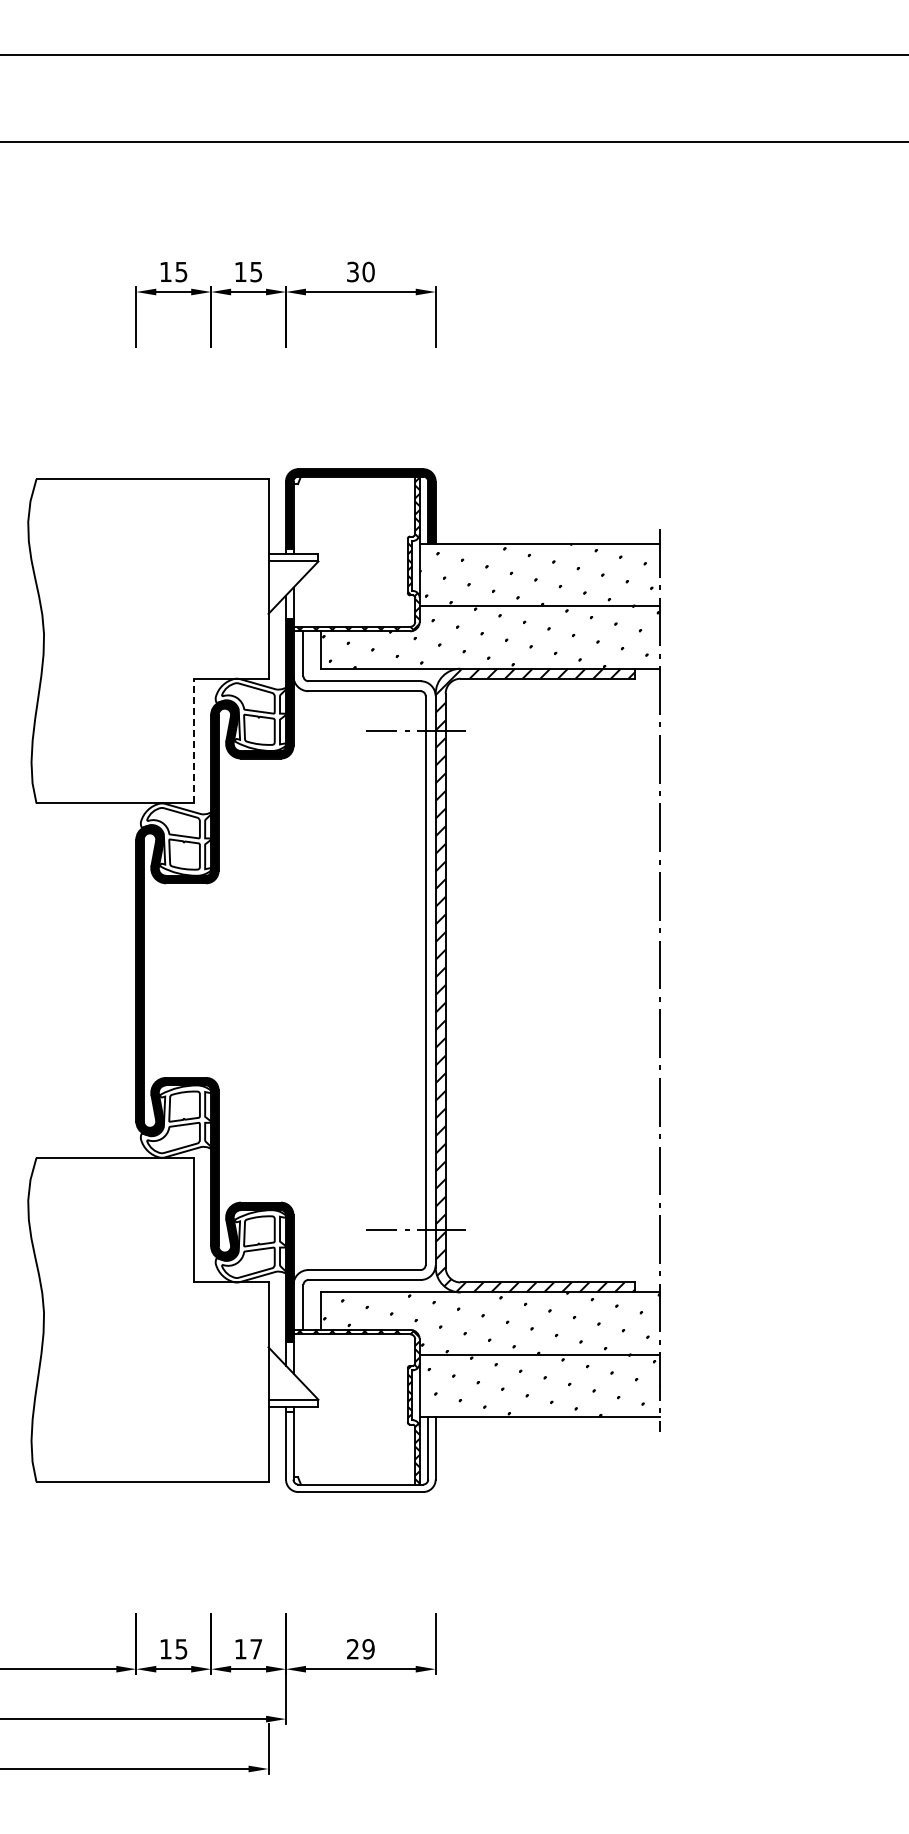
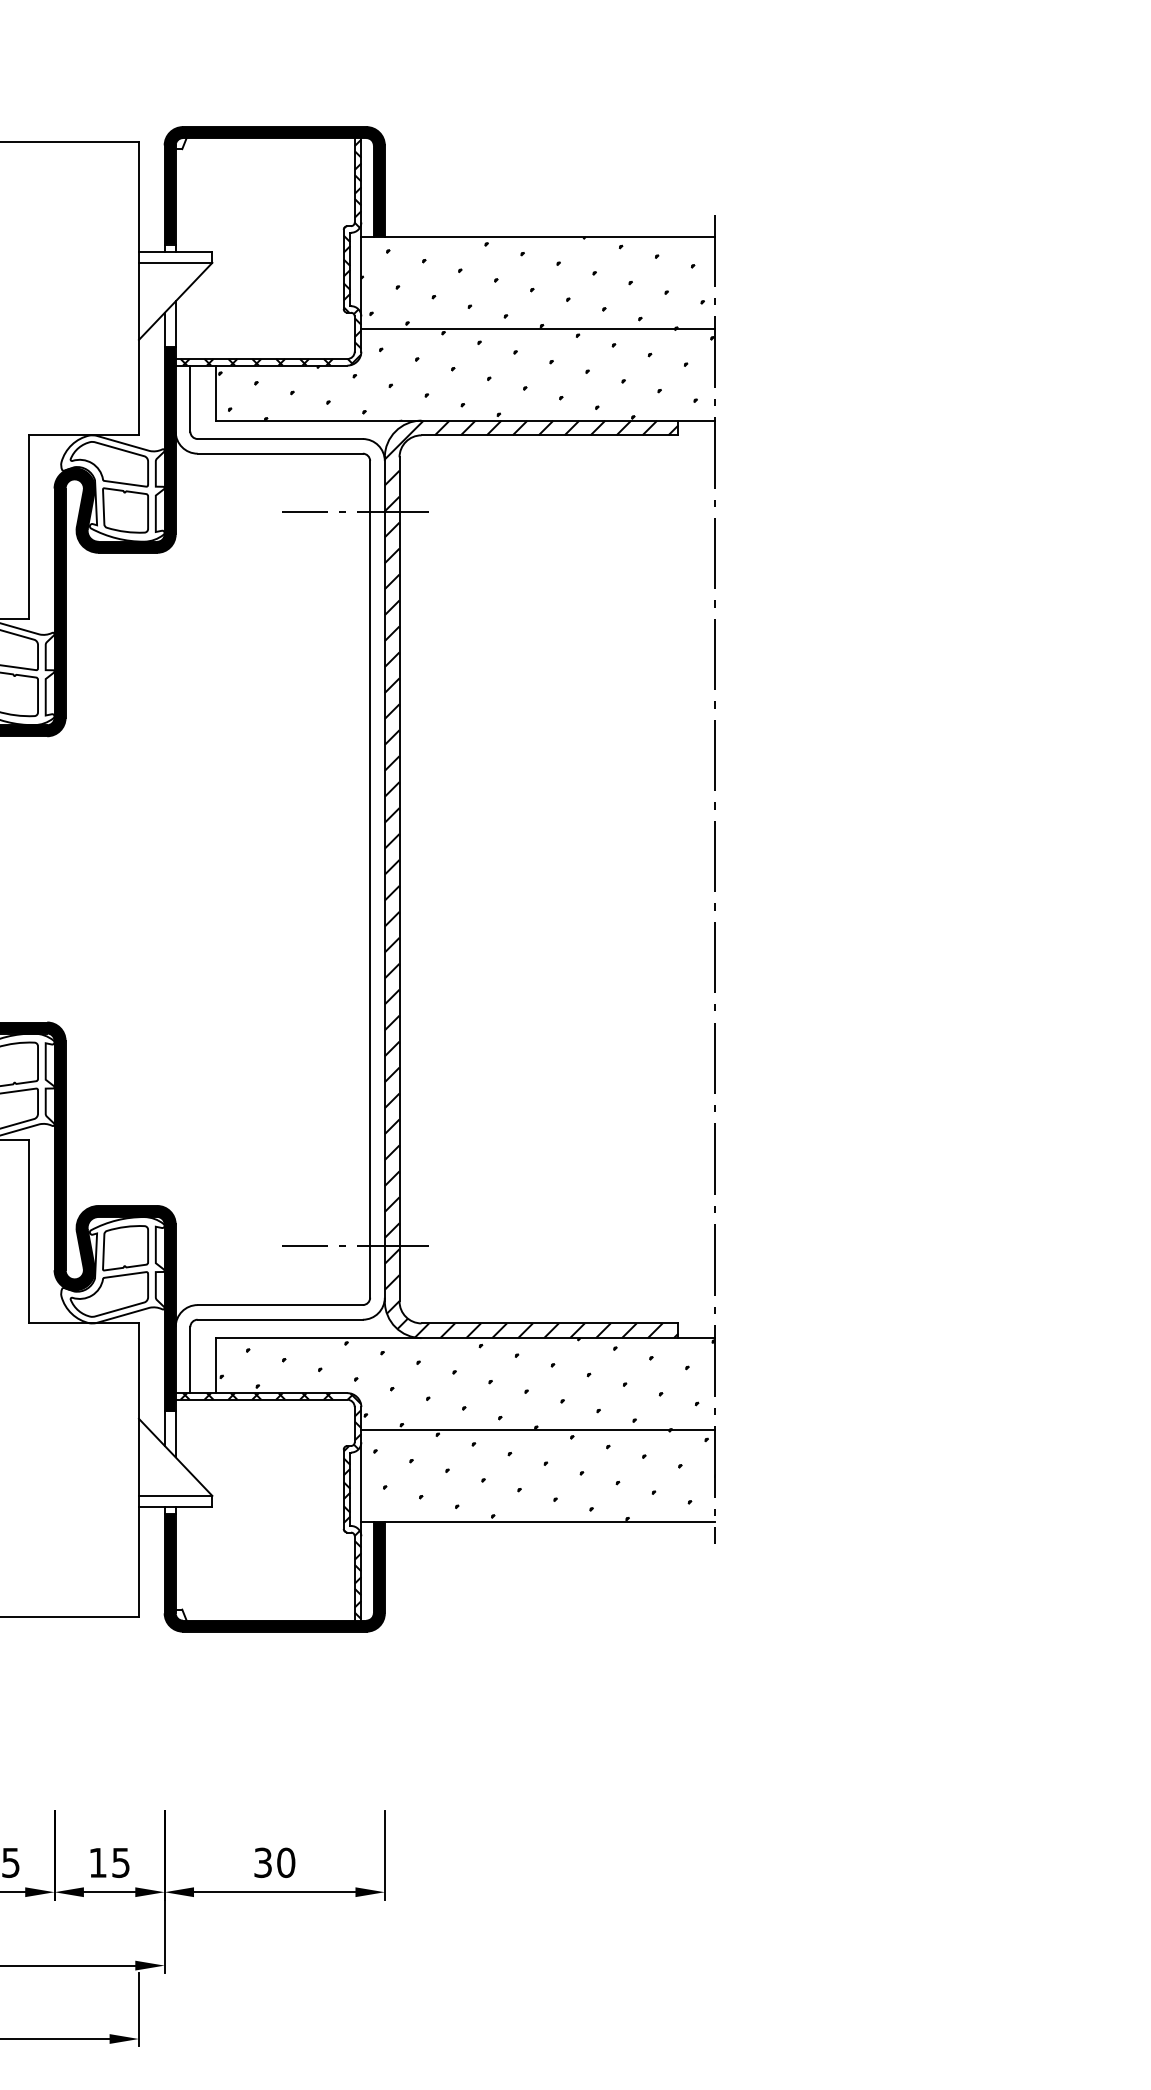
line: (193, 740) -> (28, 526), dashed -> solid
fill: (360, 1452) -> (274, 1573), added
text: (256, 1649) -> (121, 1863), 17 -> 15
text: (360, 1649) -> (274, 1863), 29 -> 30

